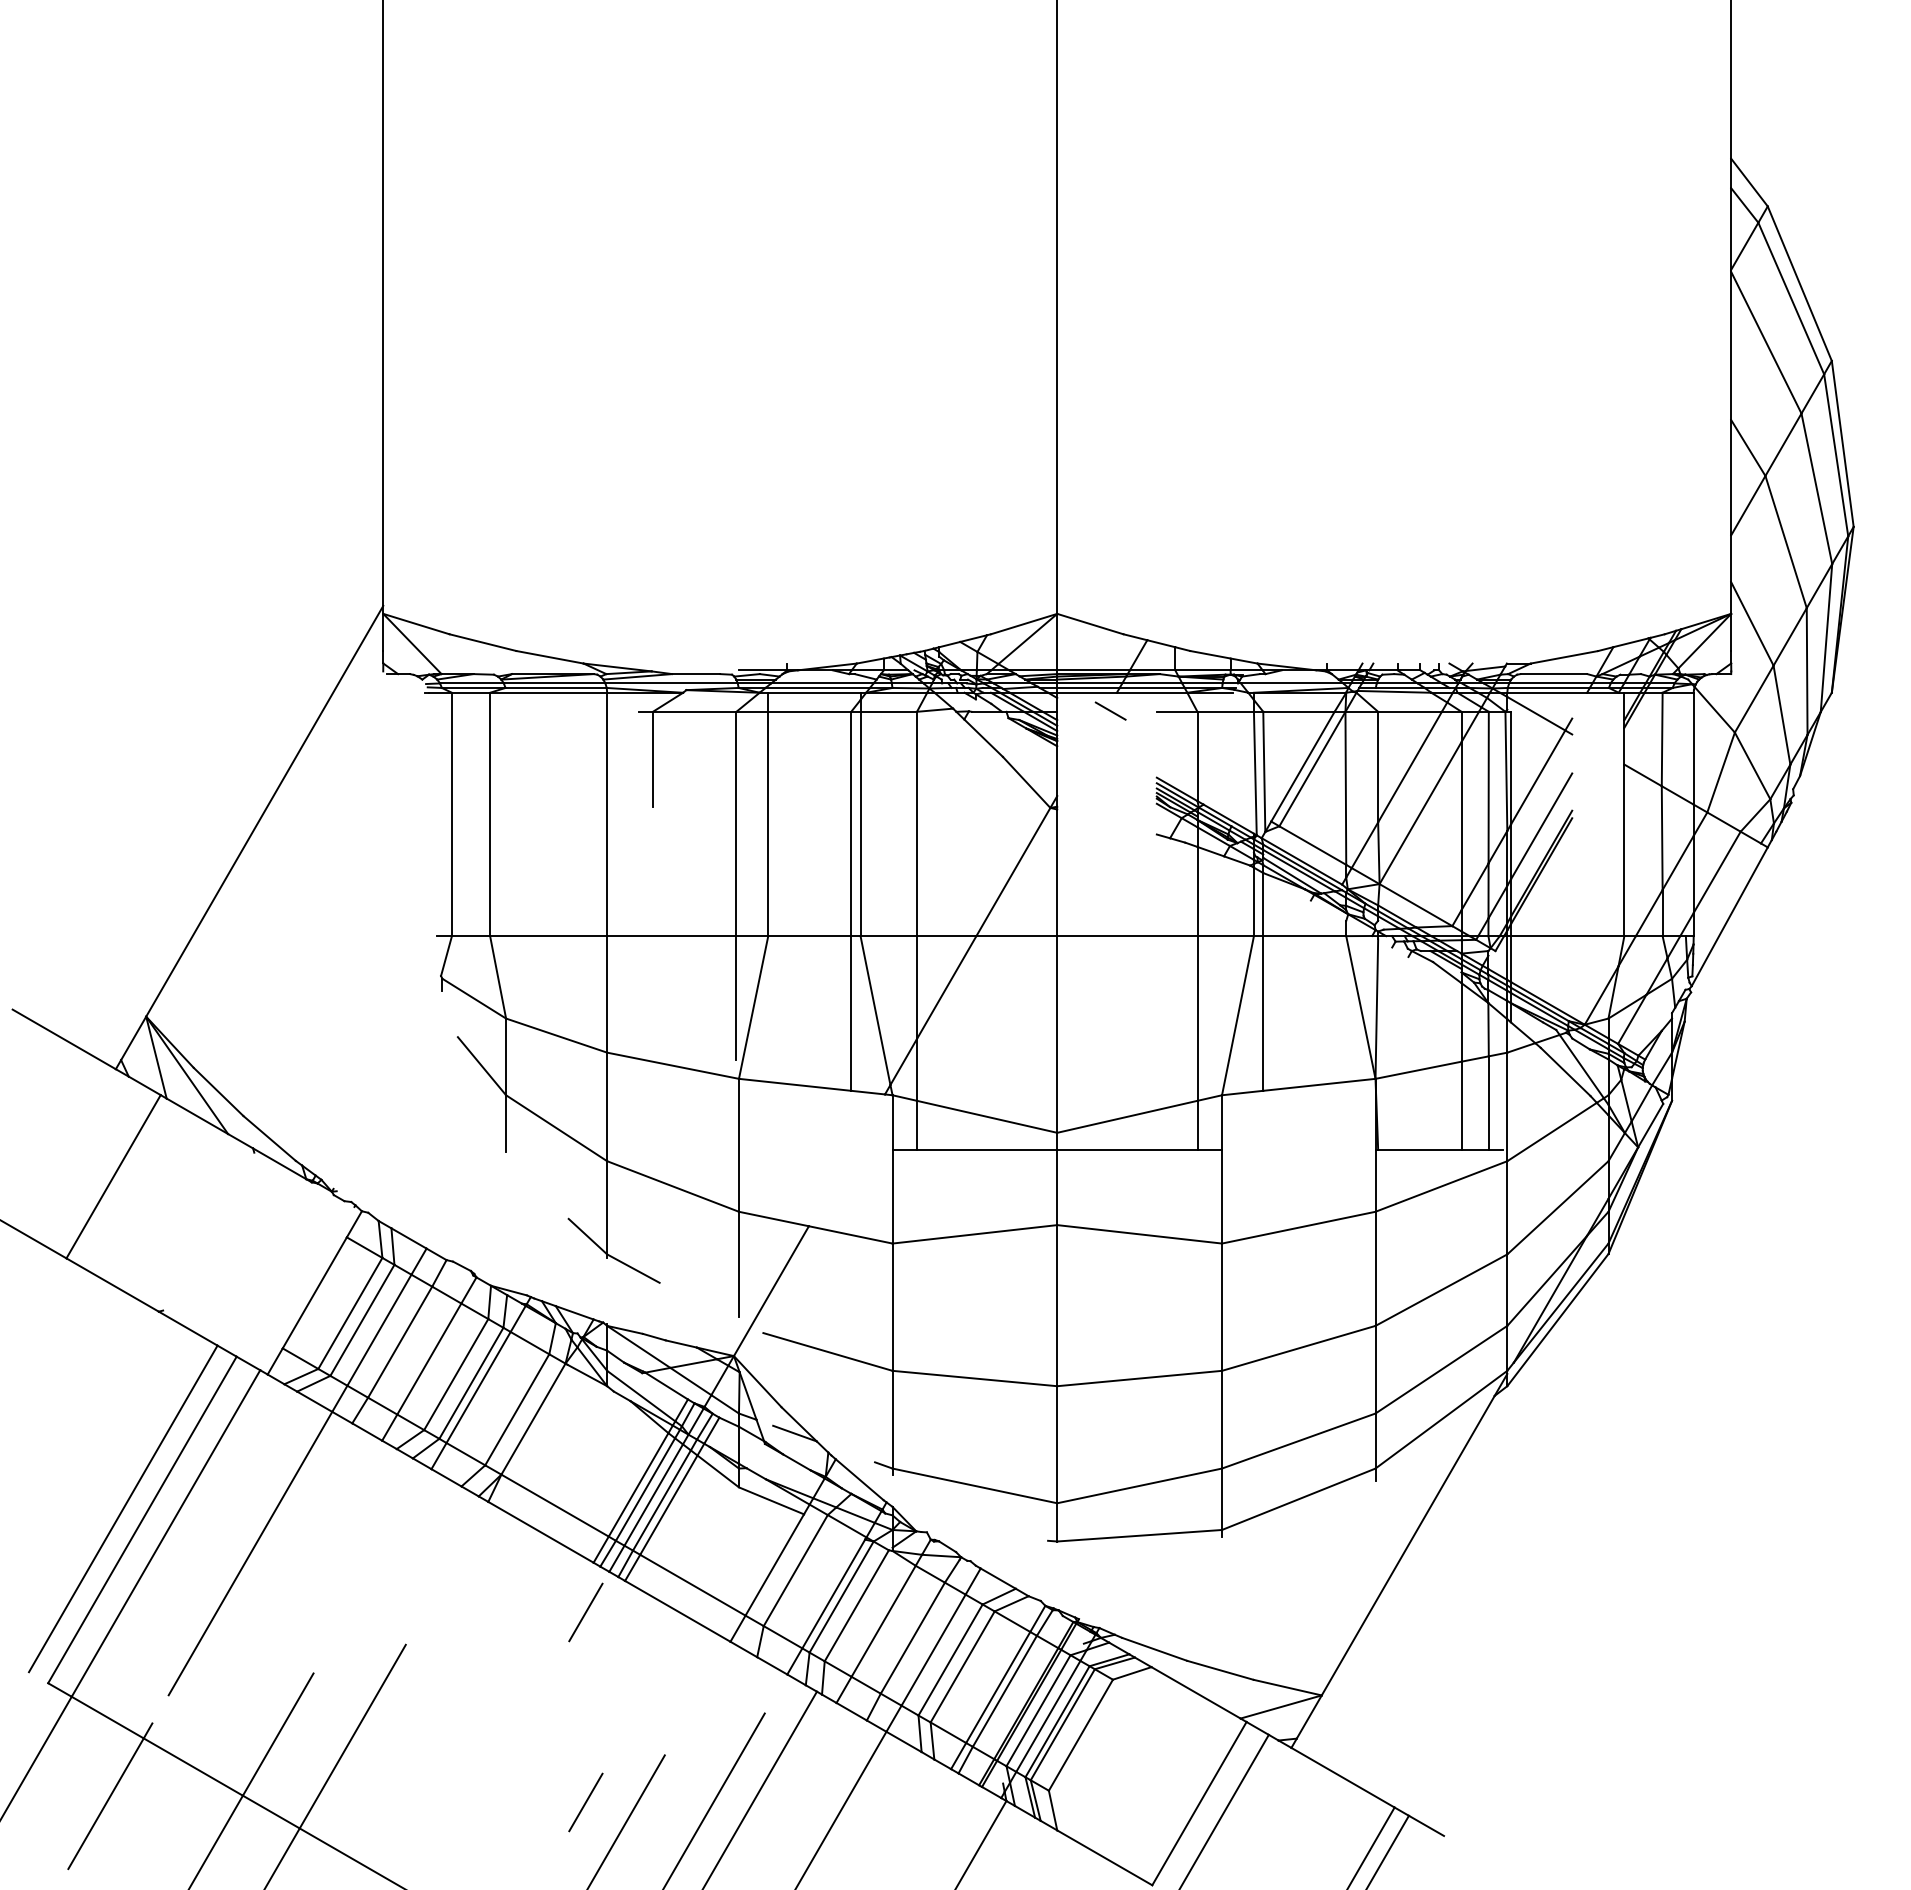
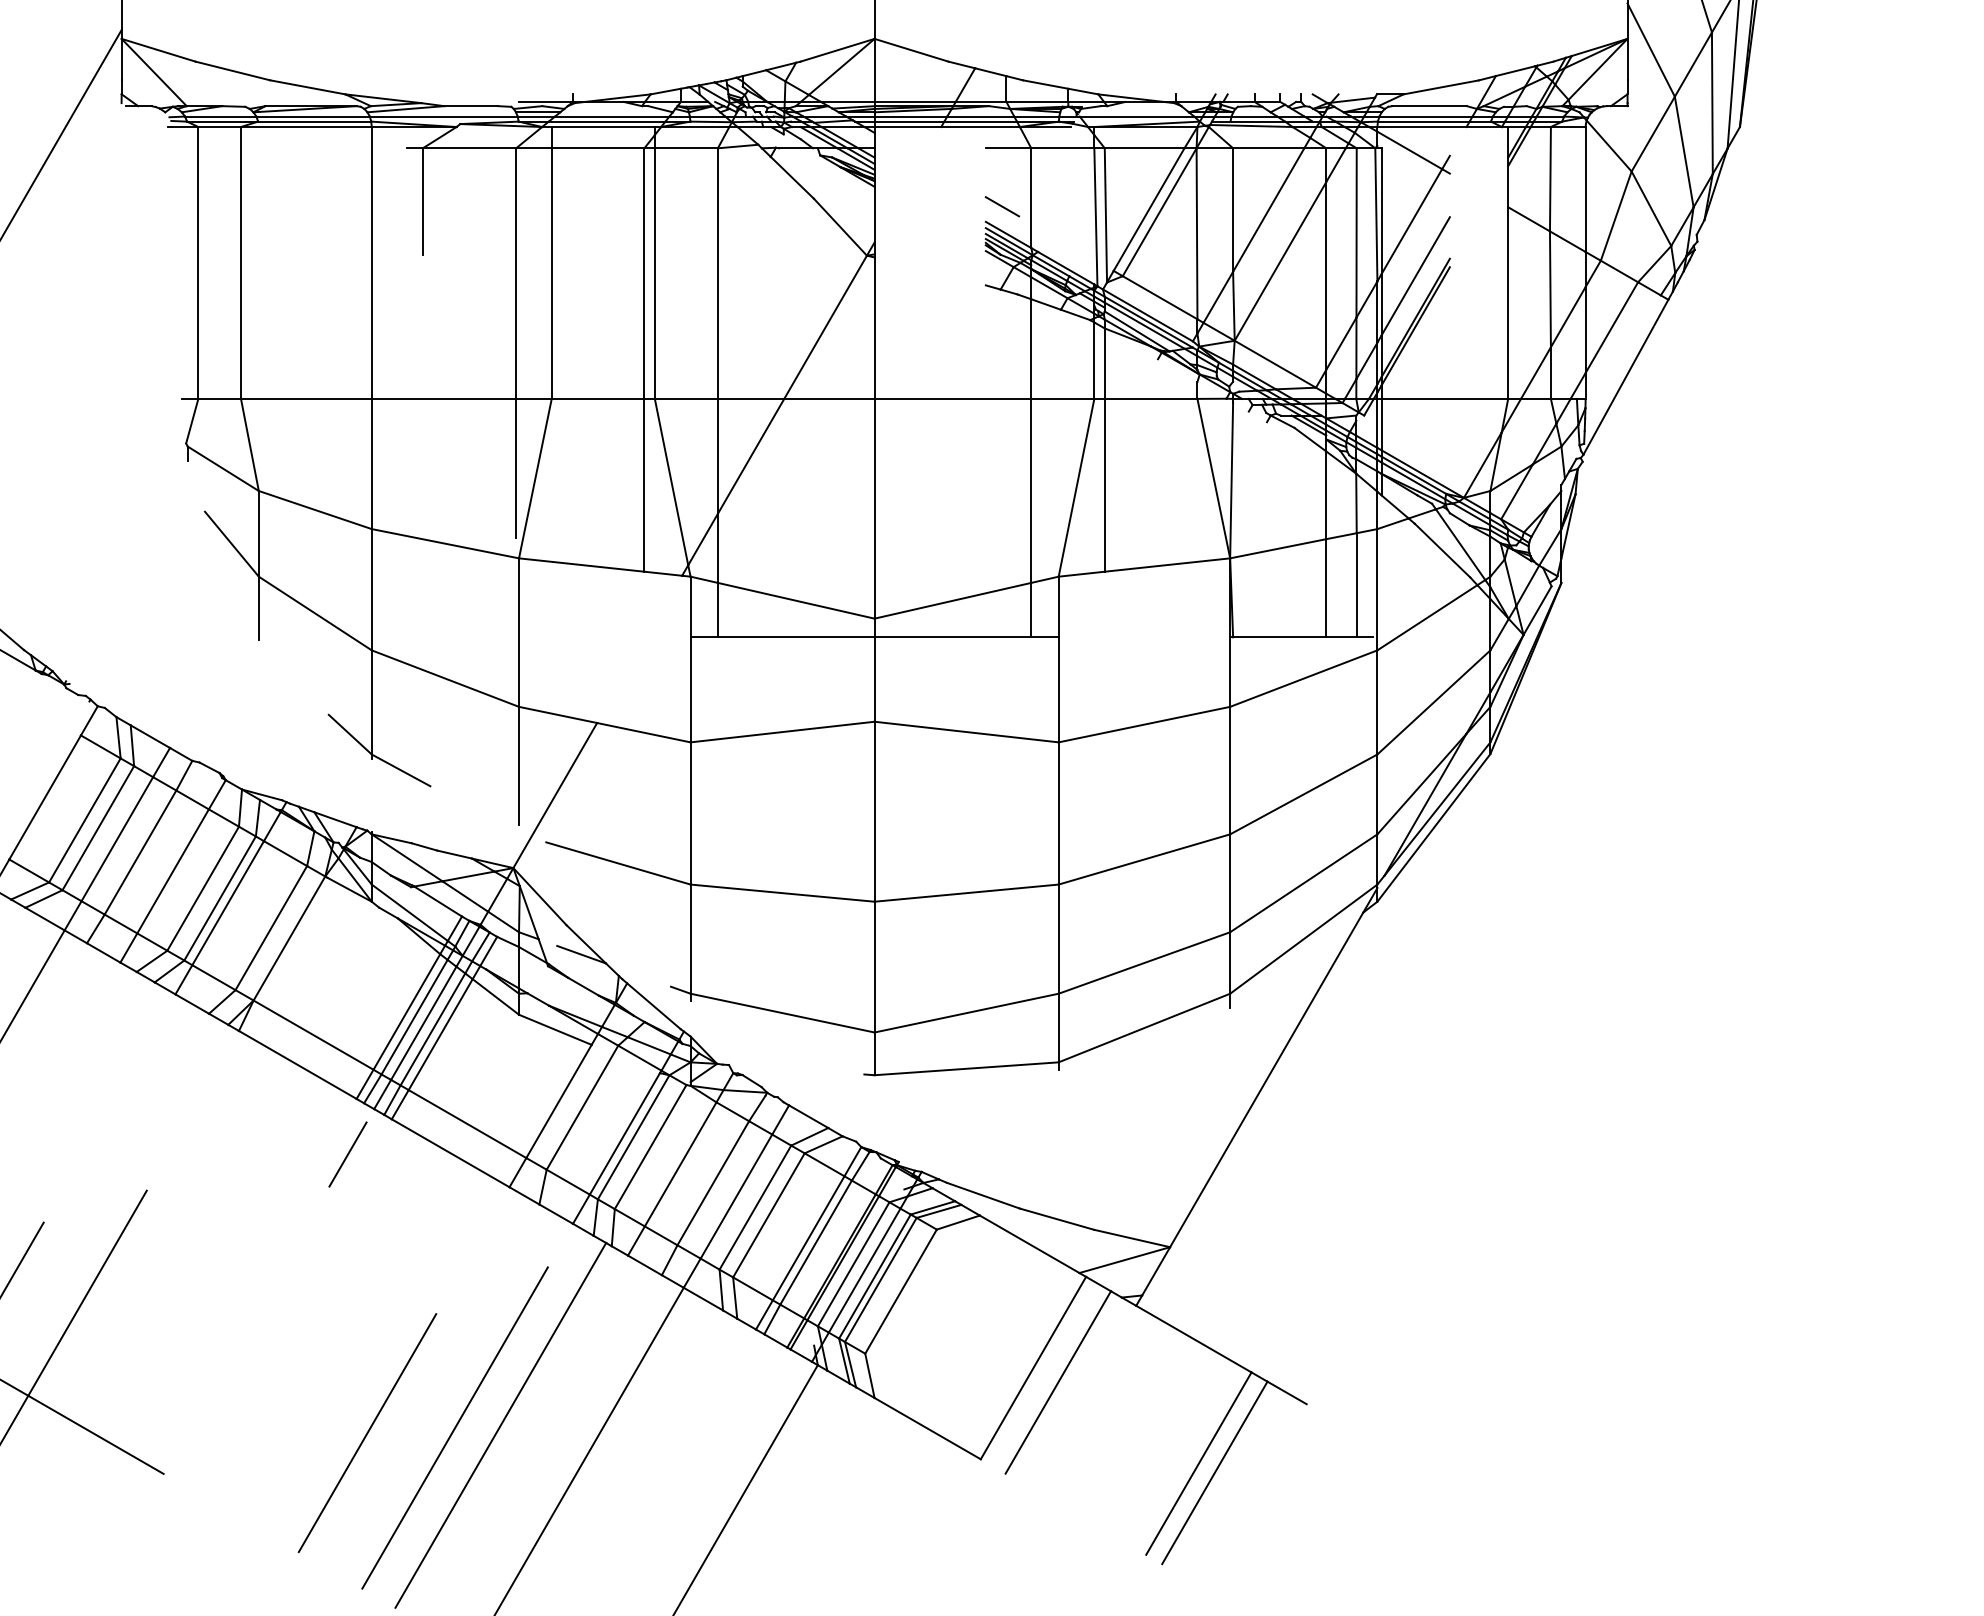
line: (1110, 710) -> (1002, 206), moved
line: (585, 1802) -> (347, 1366), removed

